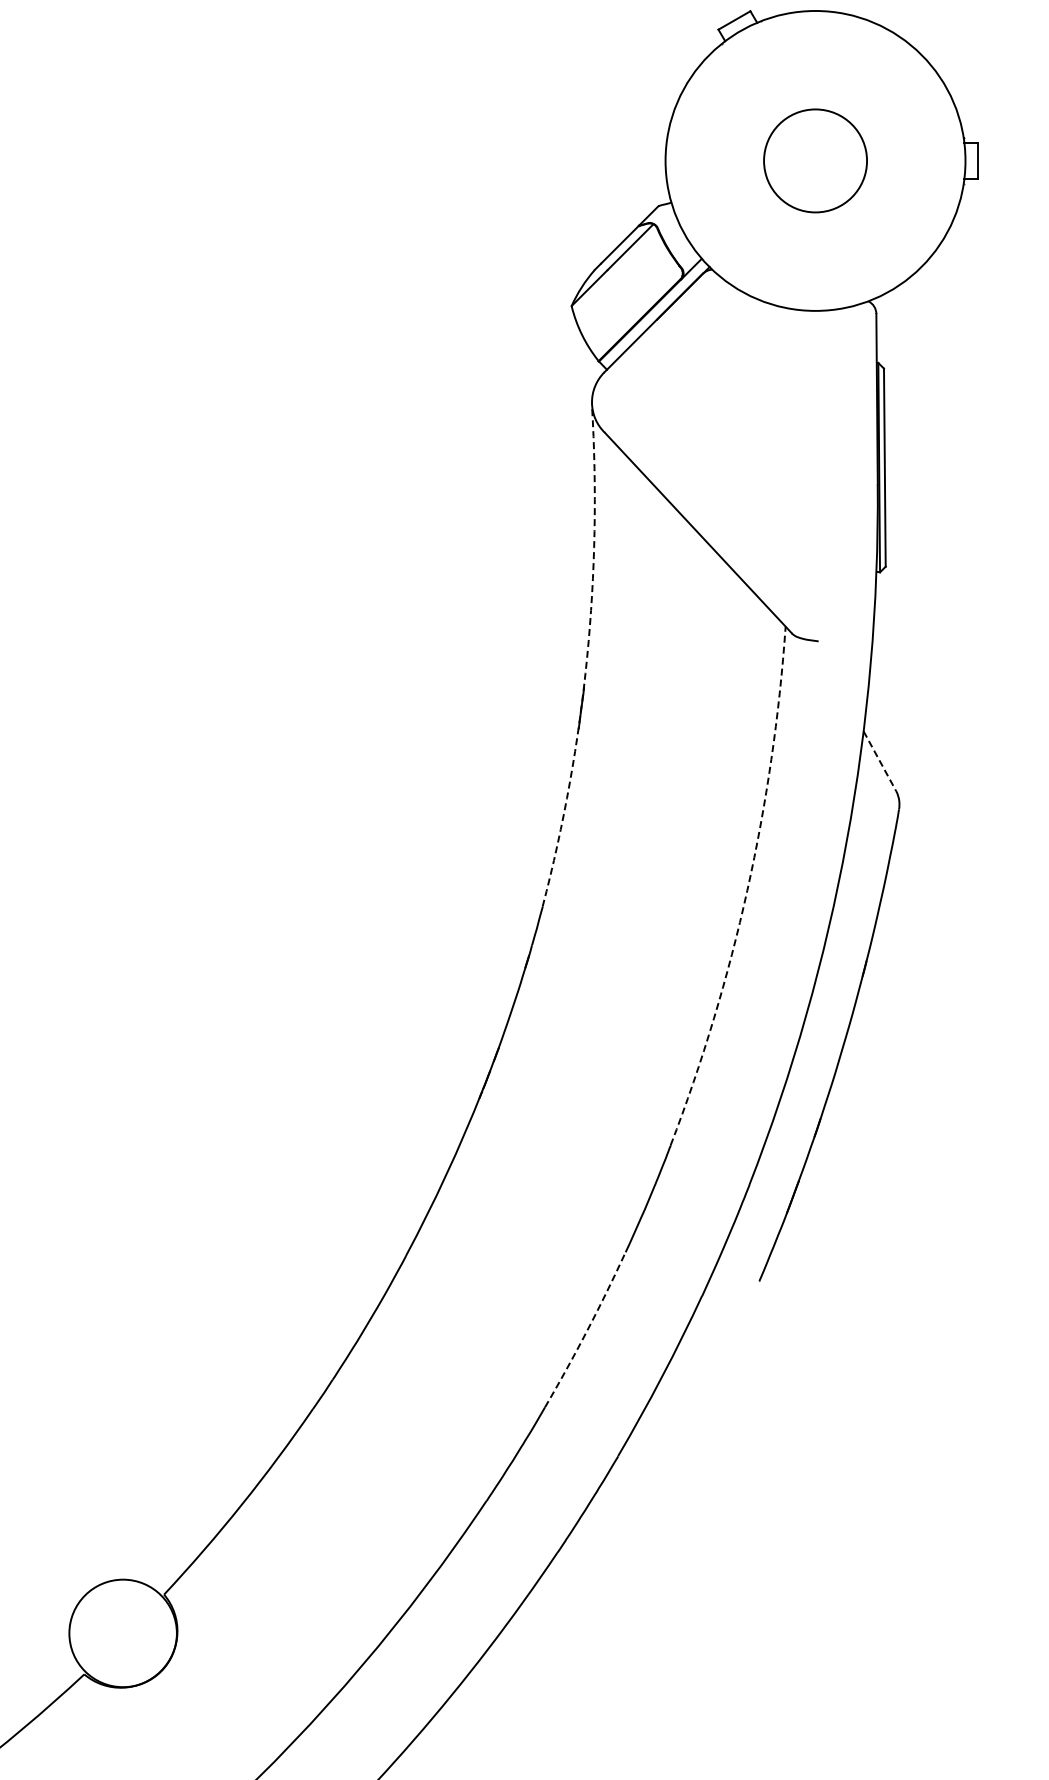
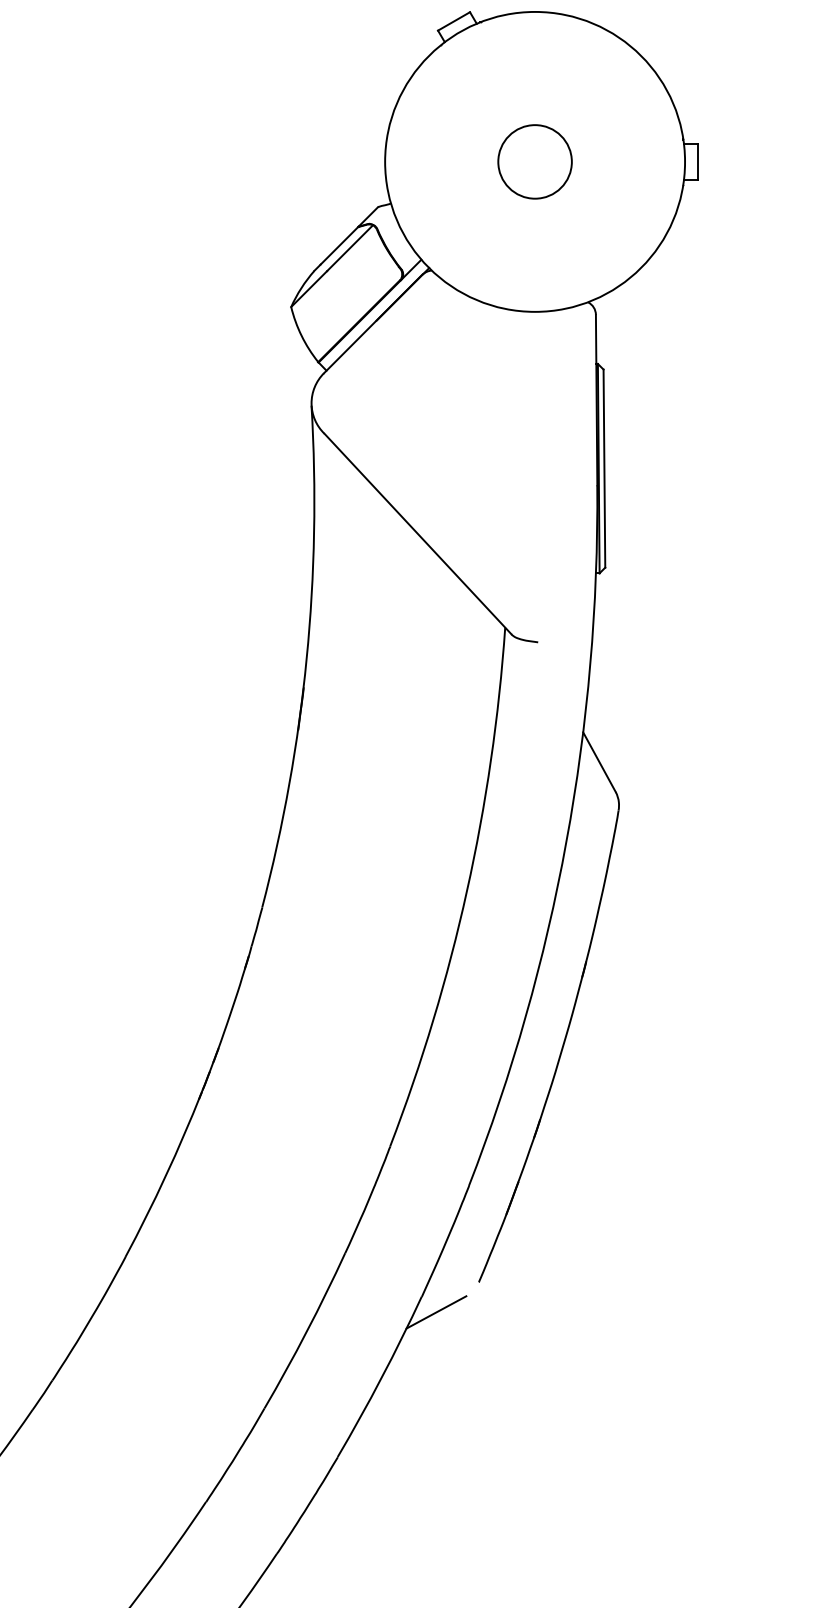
circle: (815, 160) -> (535, 161), size x0.71
arc: (587, 657) -> (307, 658), dashed -> solid
line: (879, 761) -> (599, 762), dashed -> solid
arc: (747, 890) -> (467, 891), dashed -> solid
line: (716, 1311) -> (436, 1312), added
arc: (587, 1330) -> (307, 1331), dashed -> solid

